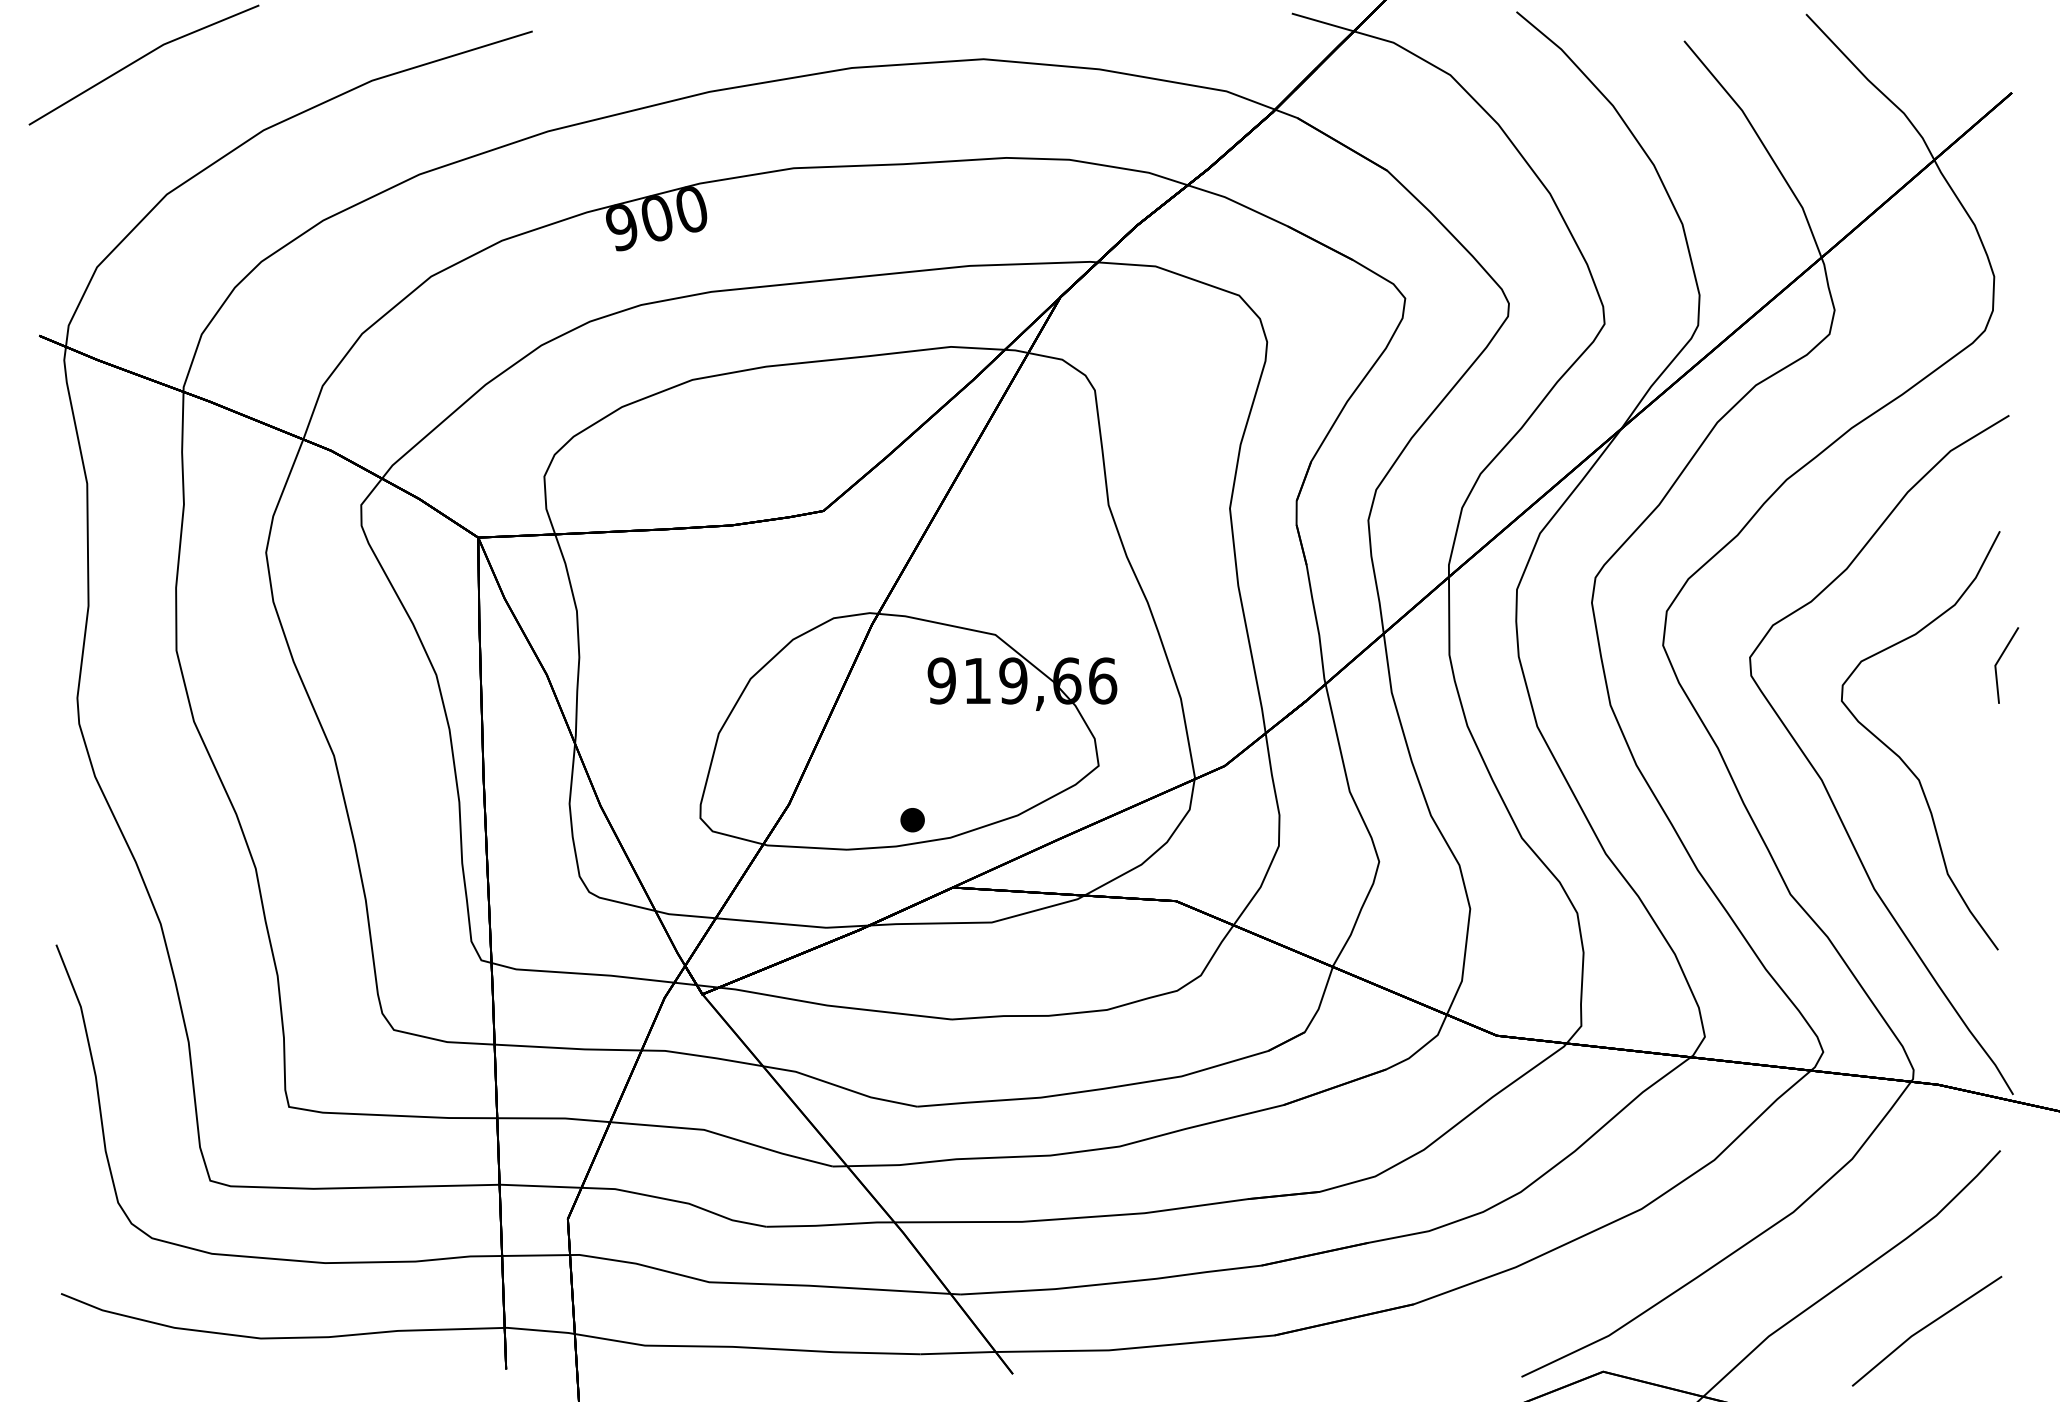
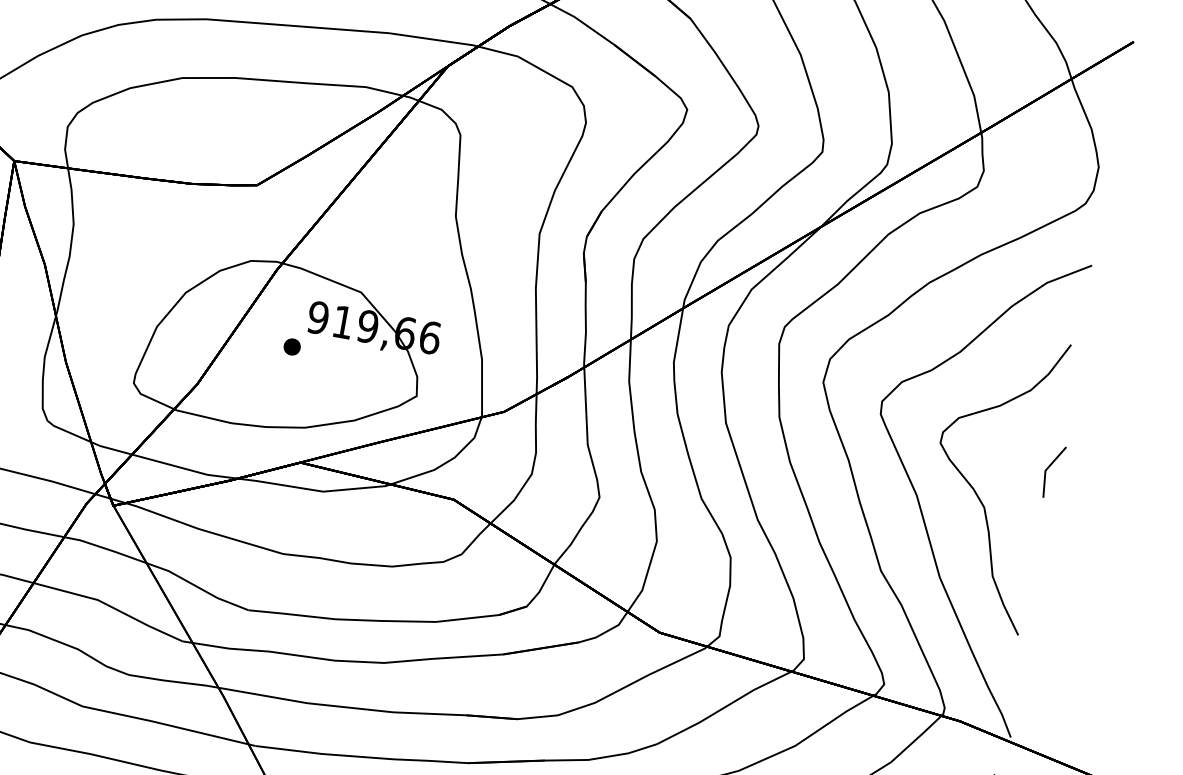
line: (2000, 659) -> (1049, 467), moved
part: (912, 820) -> (292, 347), moved

